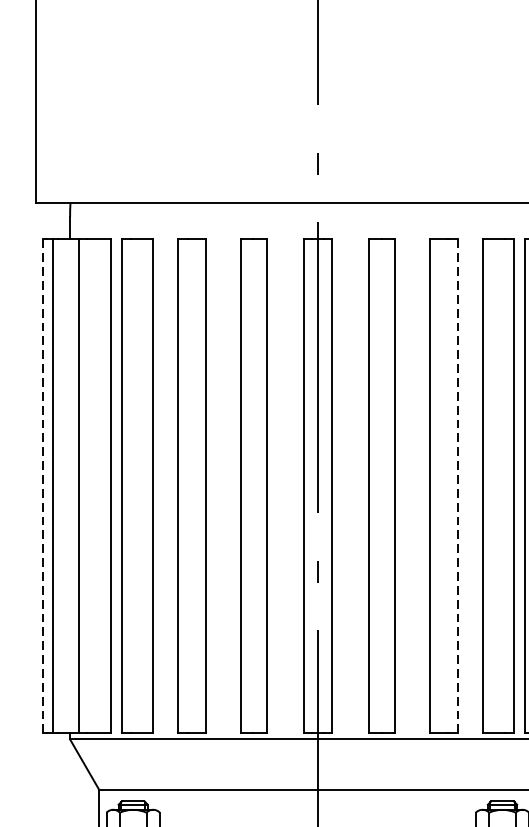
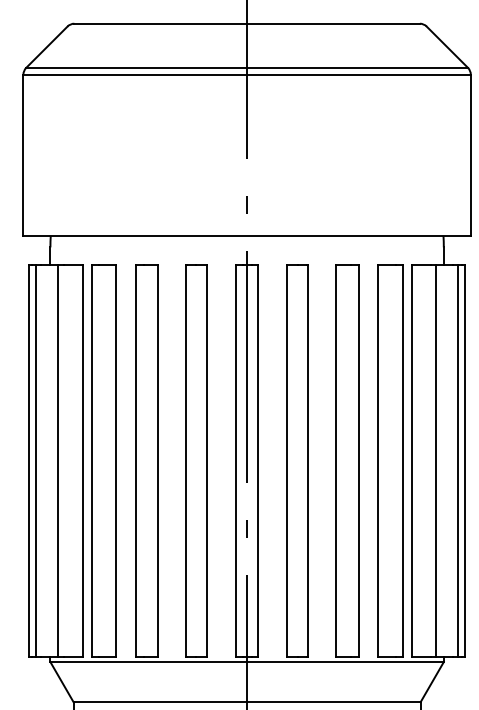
line: (43, 485) -> (29, 460), dashed -> solid
line: (458, 485) -> (358, 460), dashed -> solid

